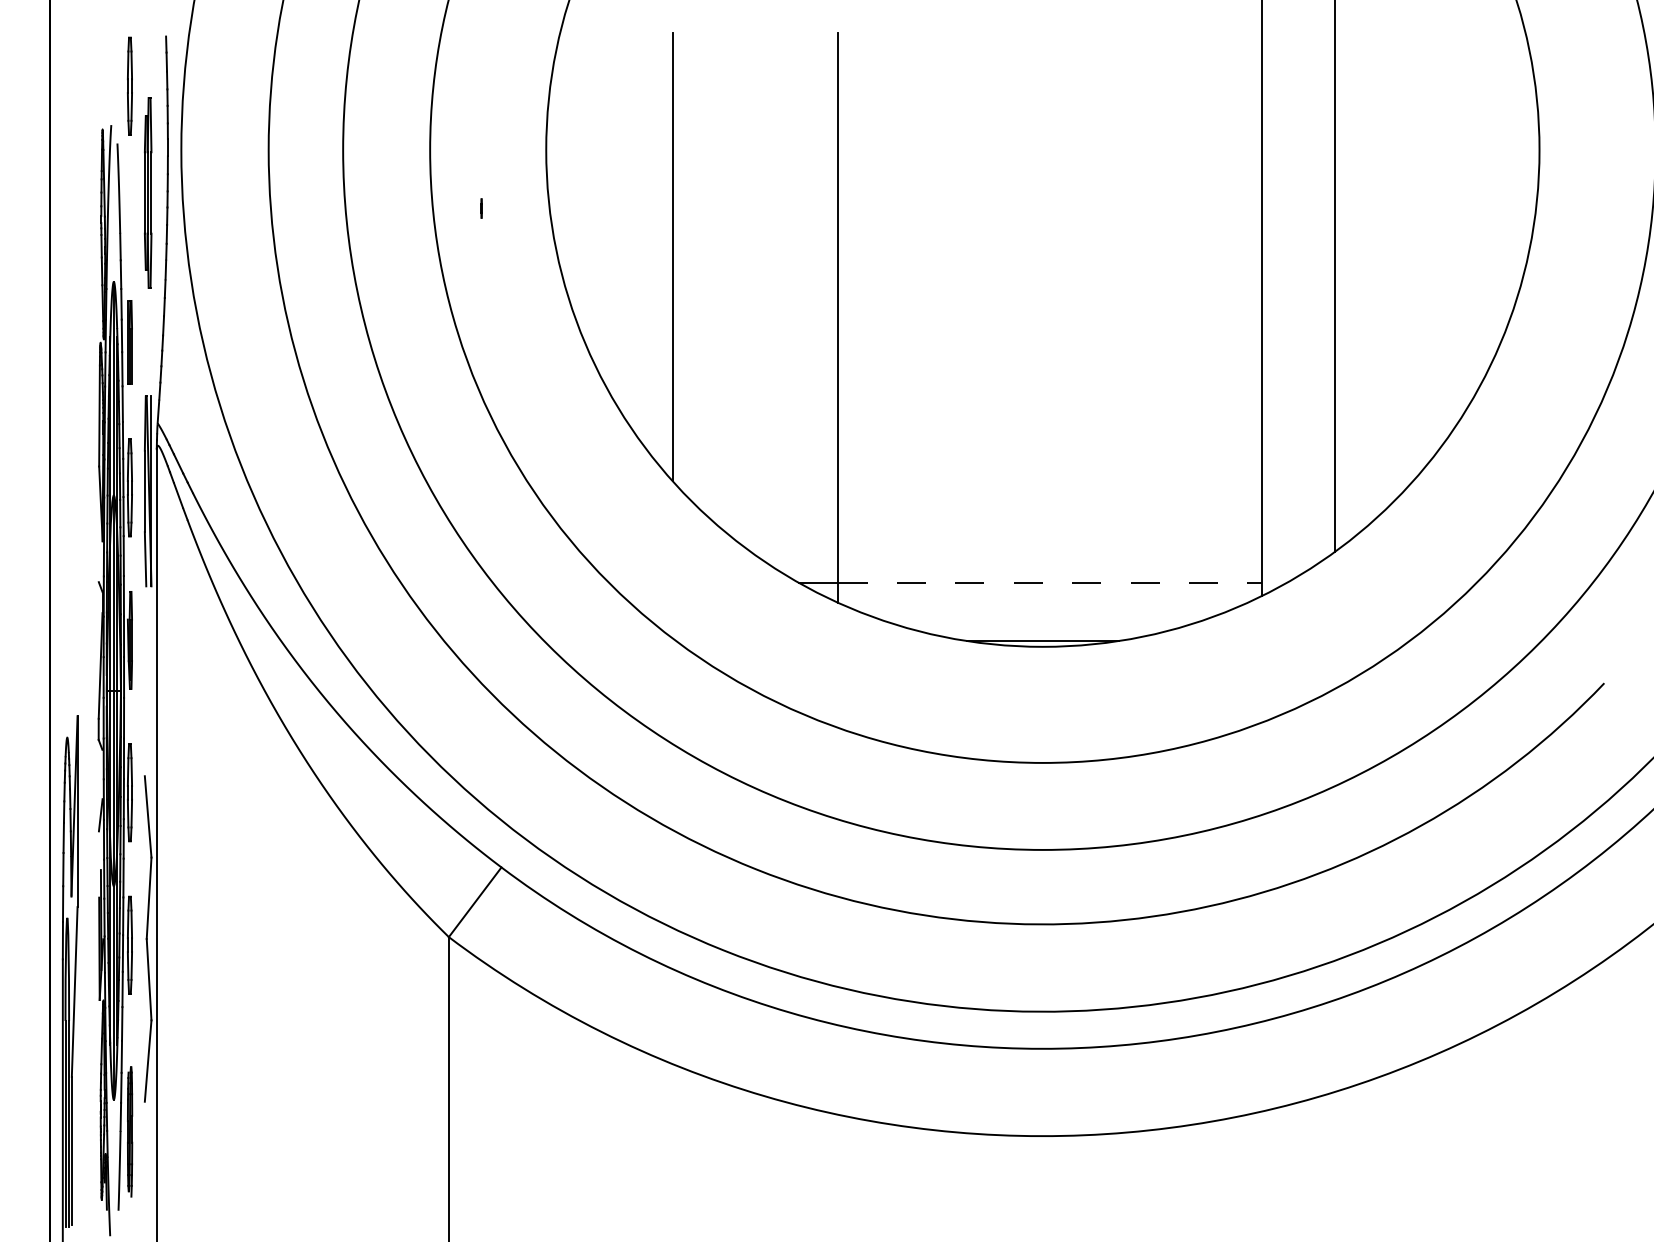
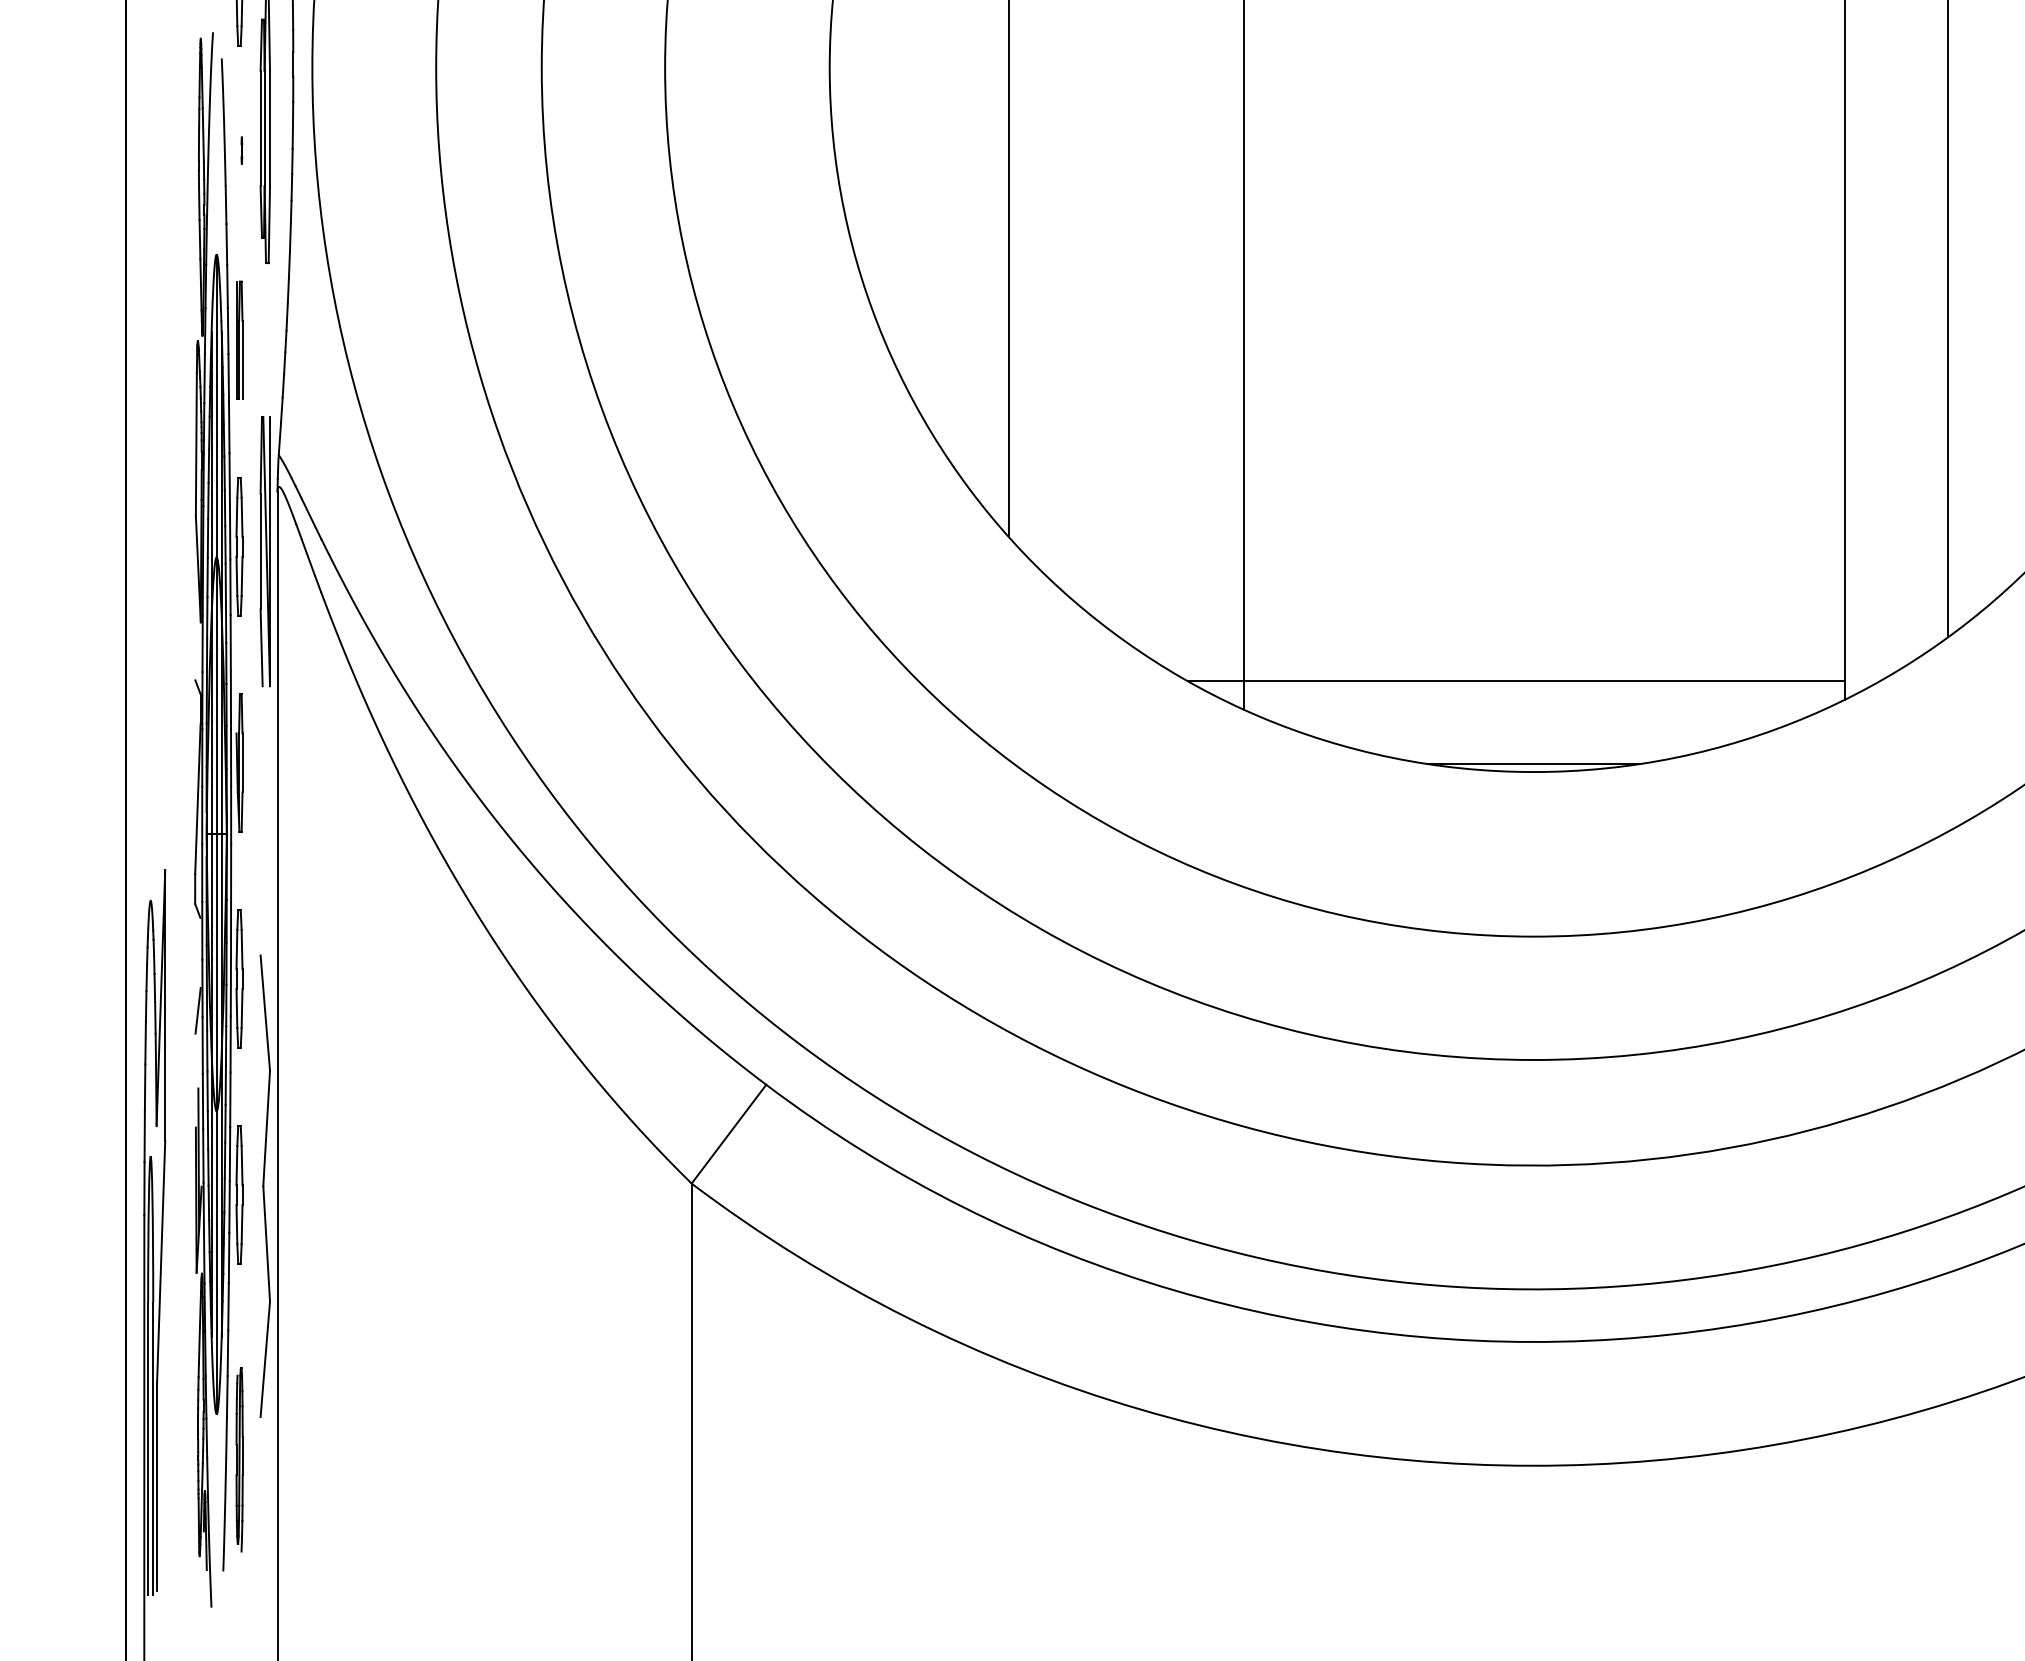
line: (481, 208) -> (241, 150), moved
line: (1050, 582) -> (1544, 680), dashed -> solid

